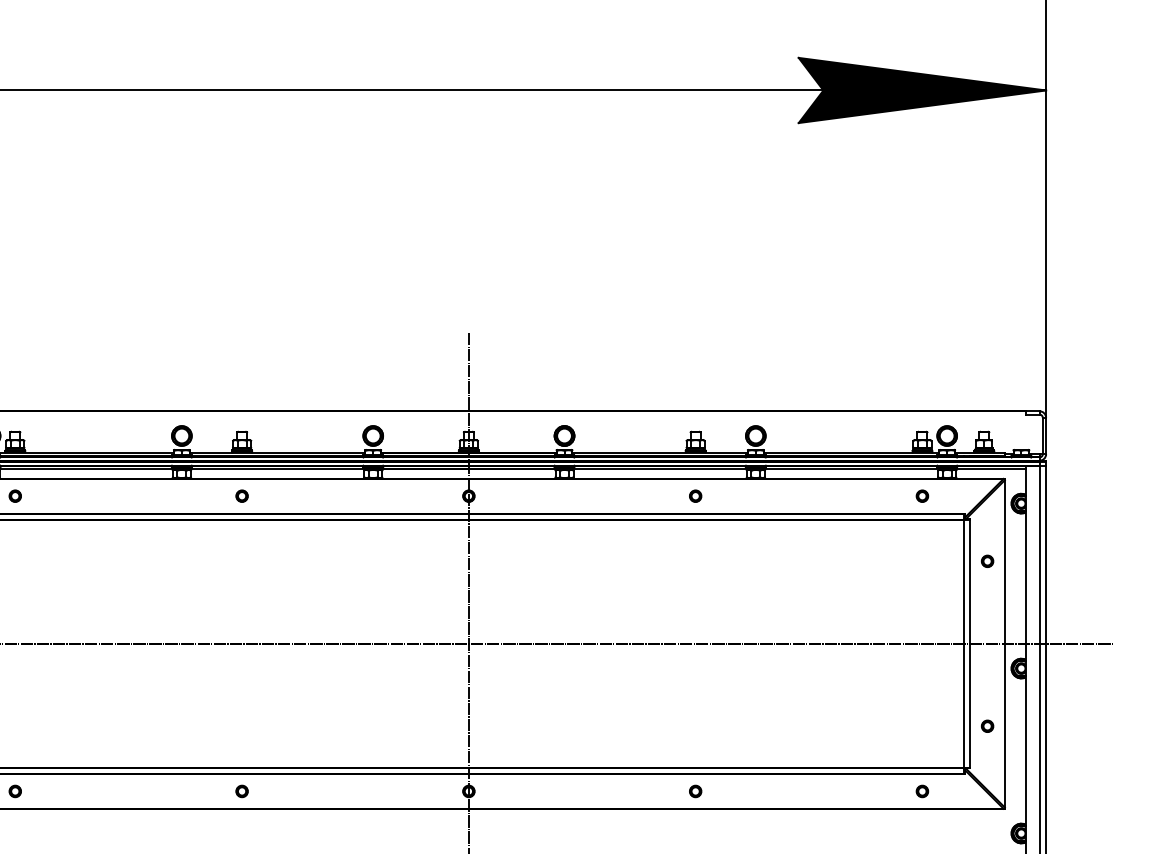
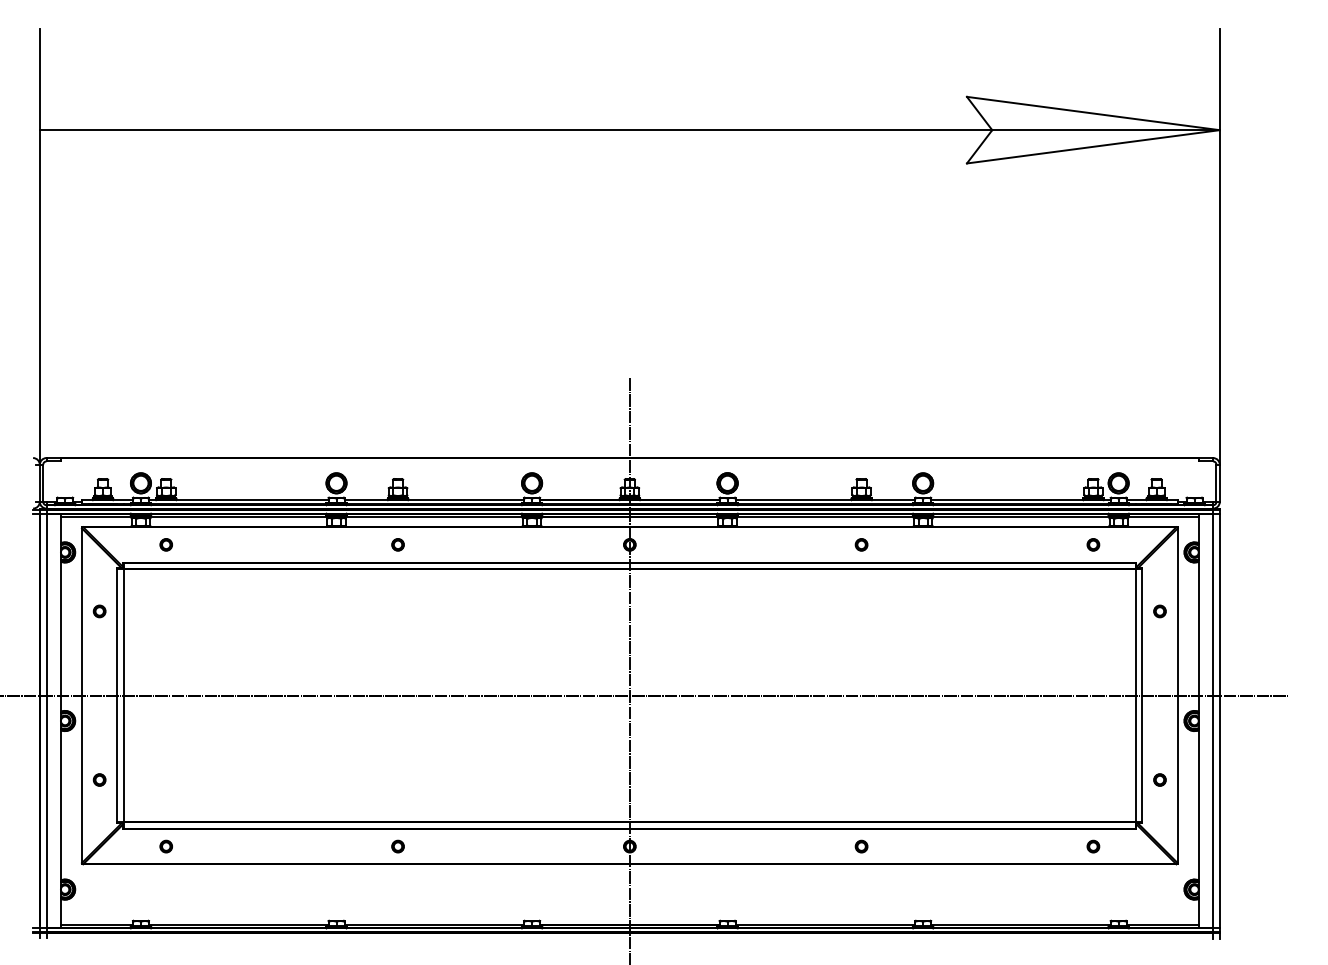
fill: (921, 89) -> (1092, 129), removed

